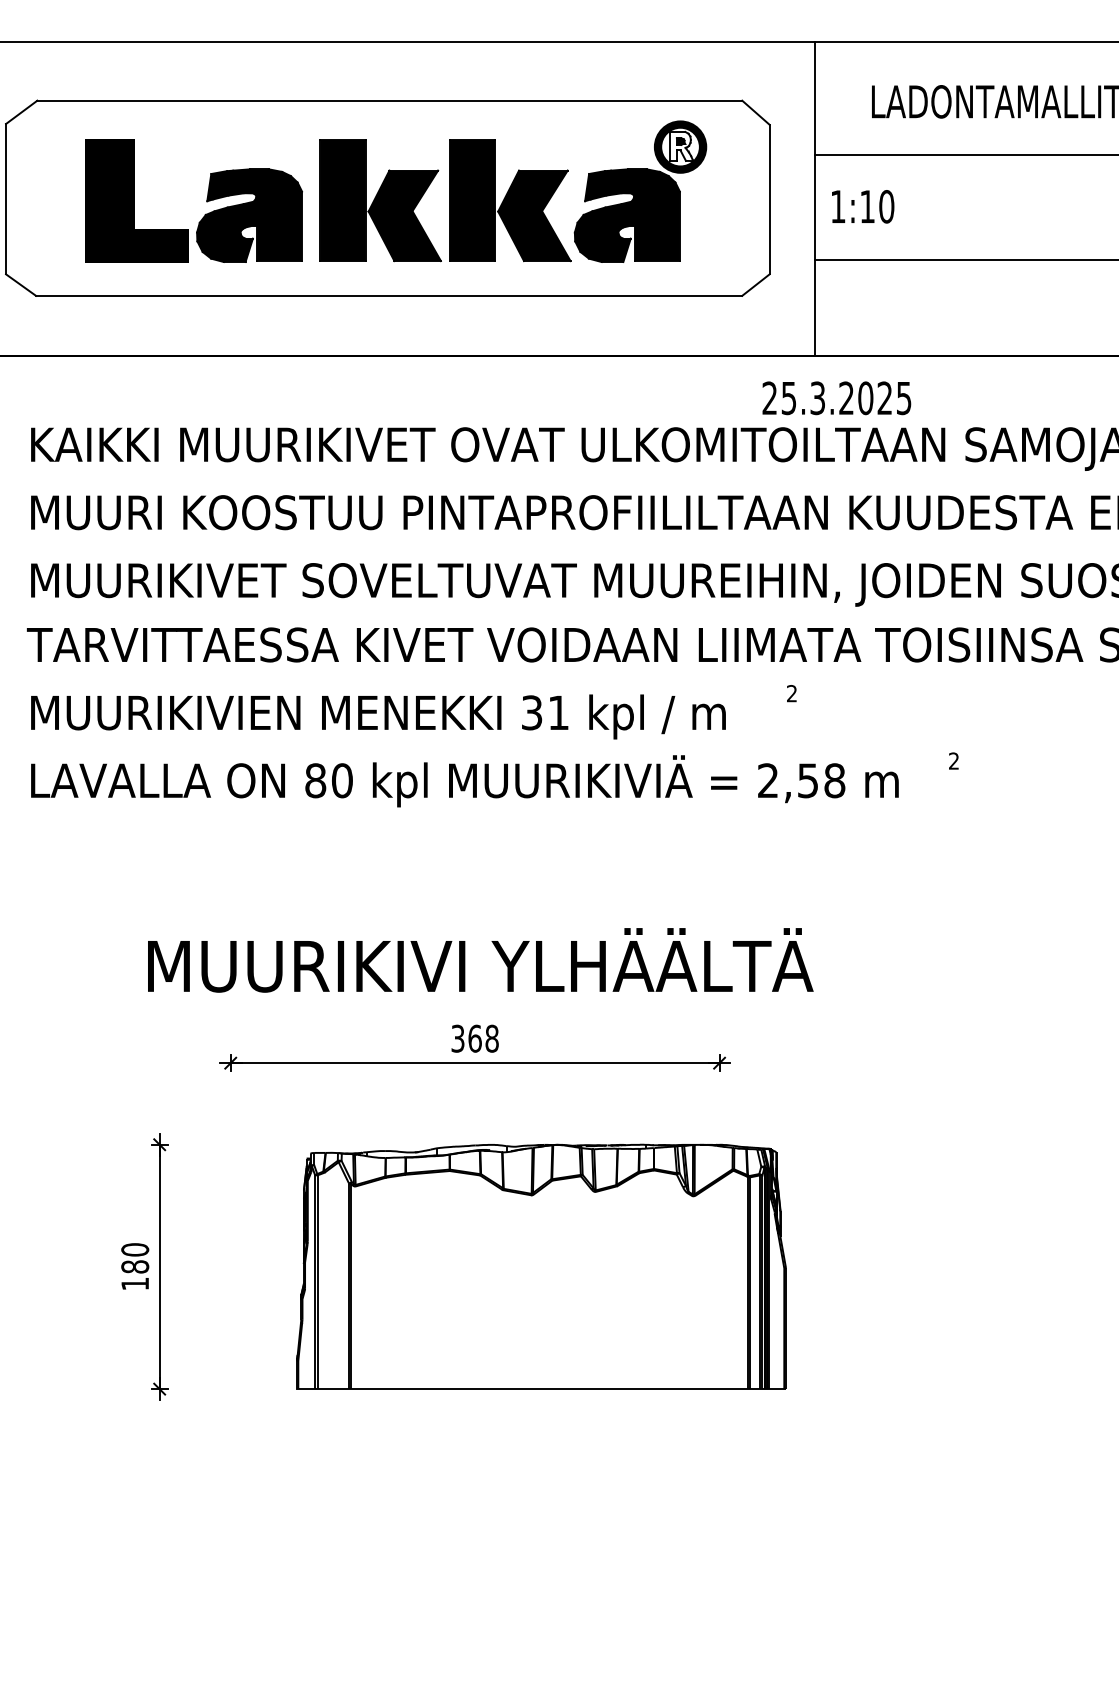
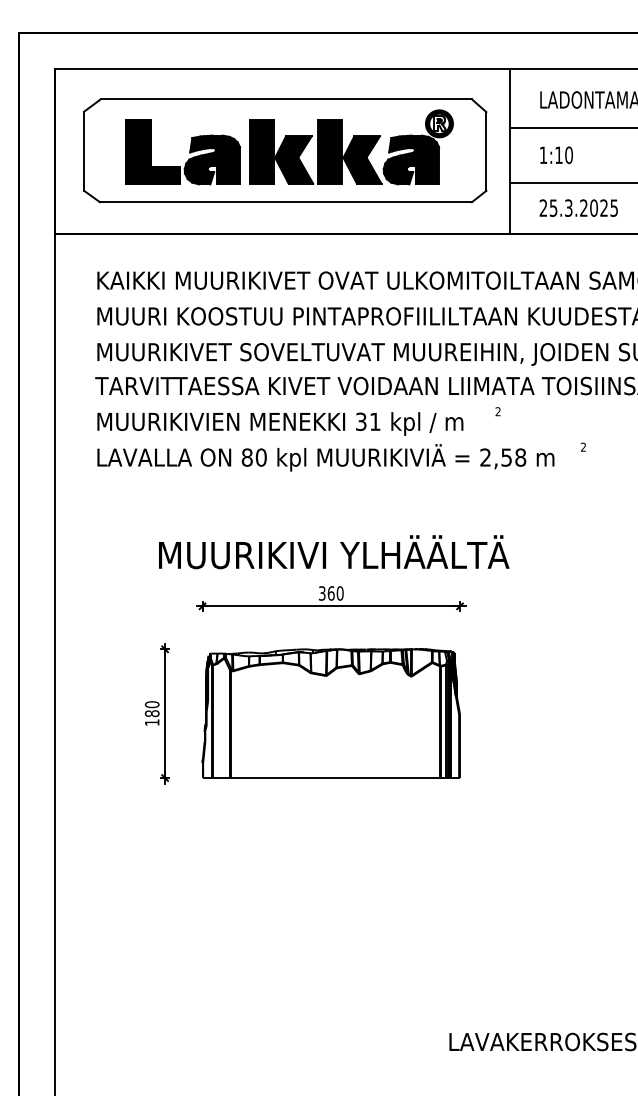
text: (862, 207) -> (556, 155), moved
text: (836, 397) -> (578, 207), moved
text: (490, 1038) -> (339, 593), 368 -> 360
part: (540, 1266) -> (330, 713), moved

